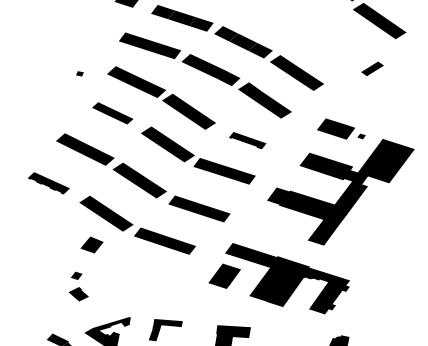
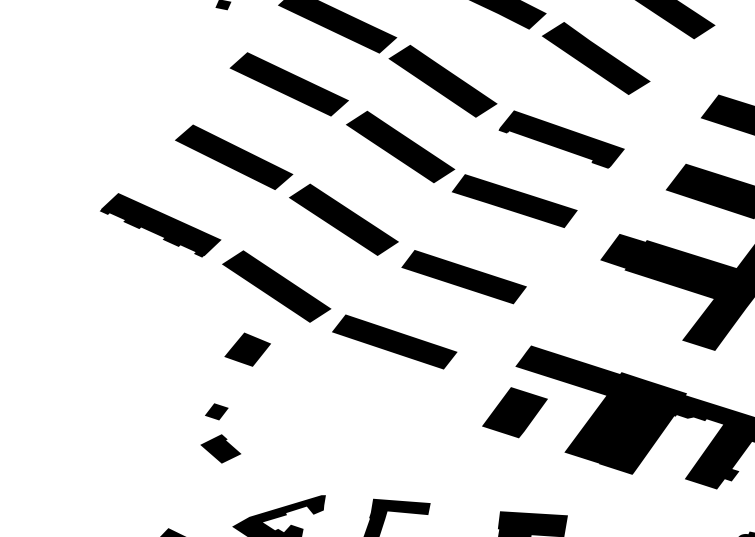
part: (112, 113) -> (288, 84), size x1.43
part: (247, 140) -> (560, 139), size x1.67
part: (48, 183) -> (159, 225), size x1.43

